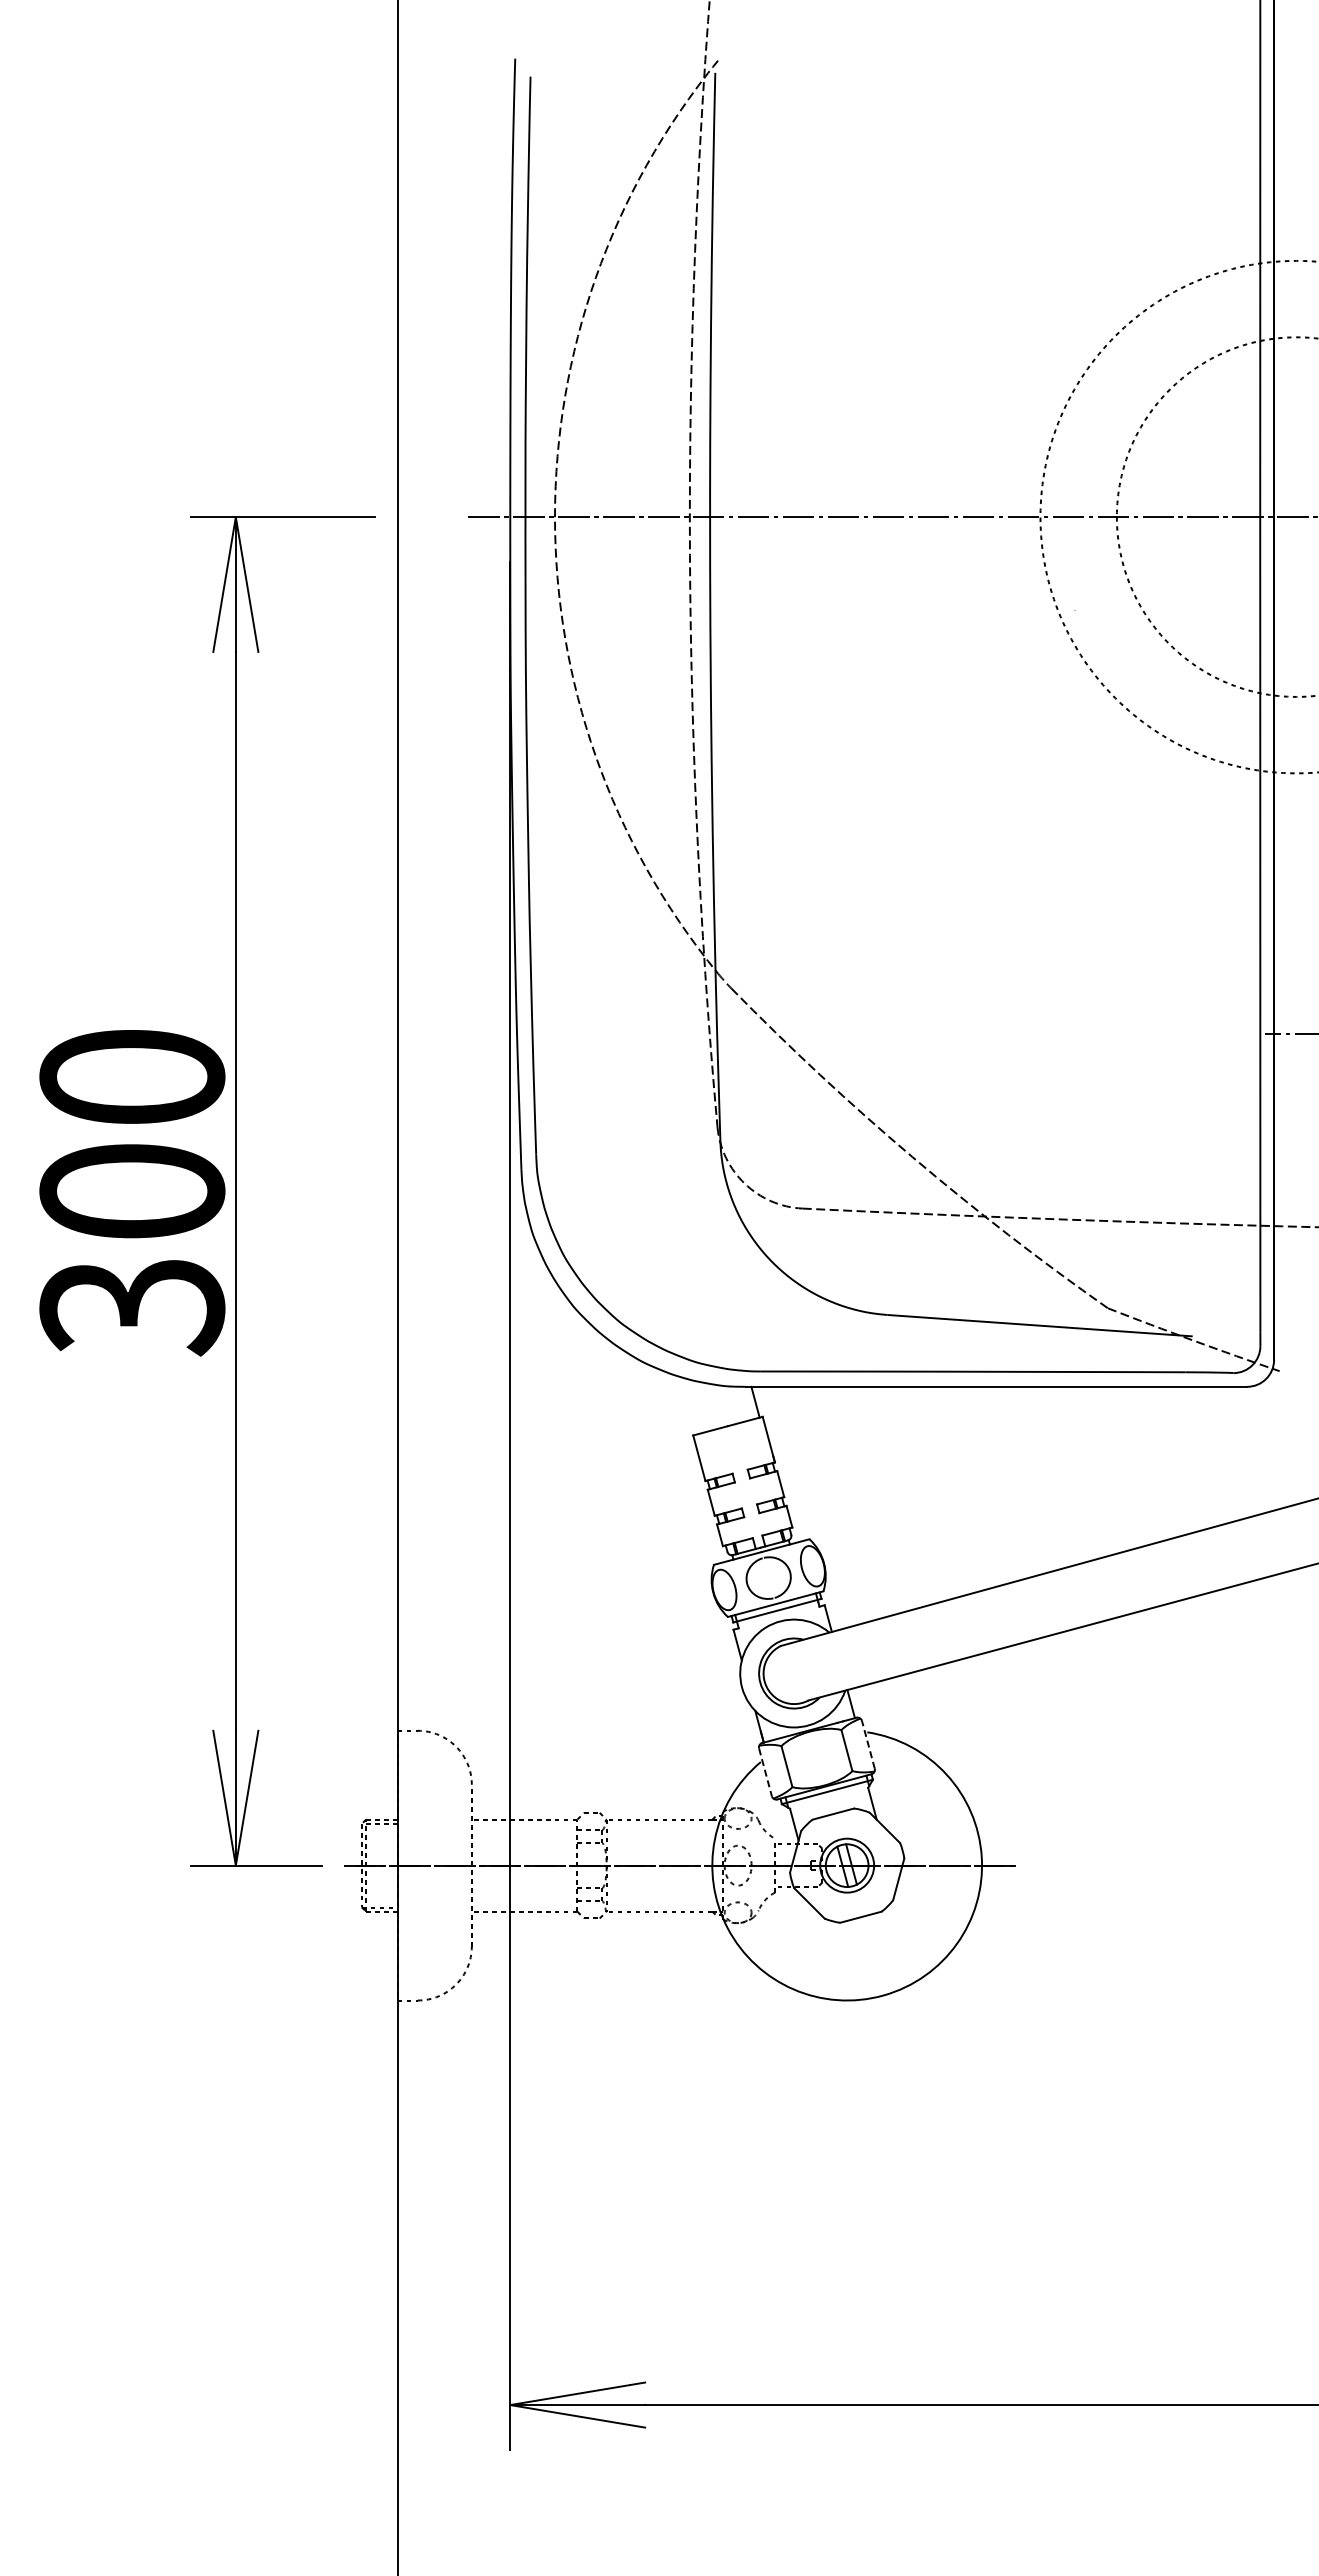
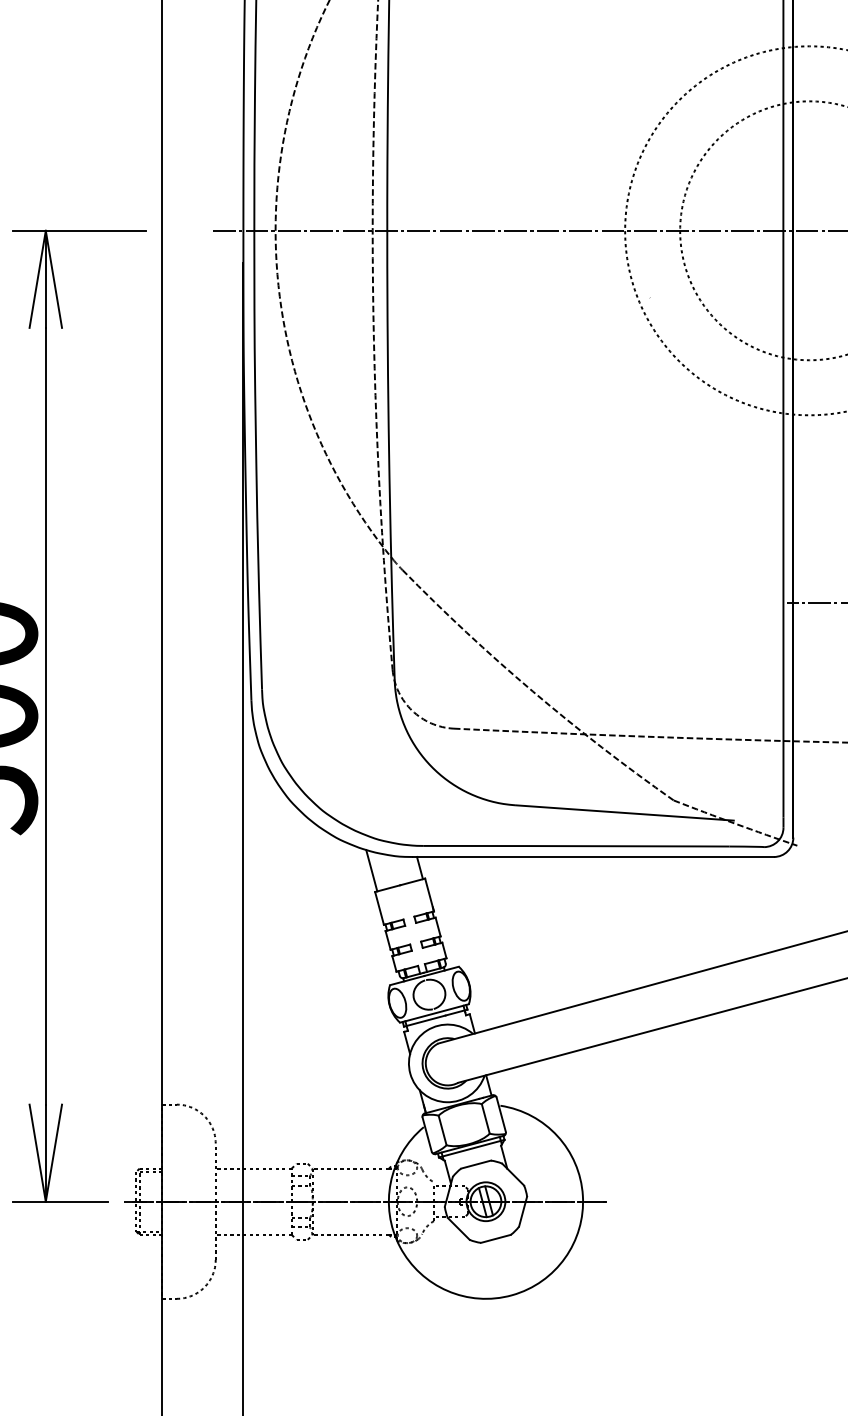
line: (688, 1405) -> (371, 870), added
line: (868, 1744) -> (501, 1114), dashed -> solid
line: (765, 1772) -> (427, 1134), dashed -> solid

